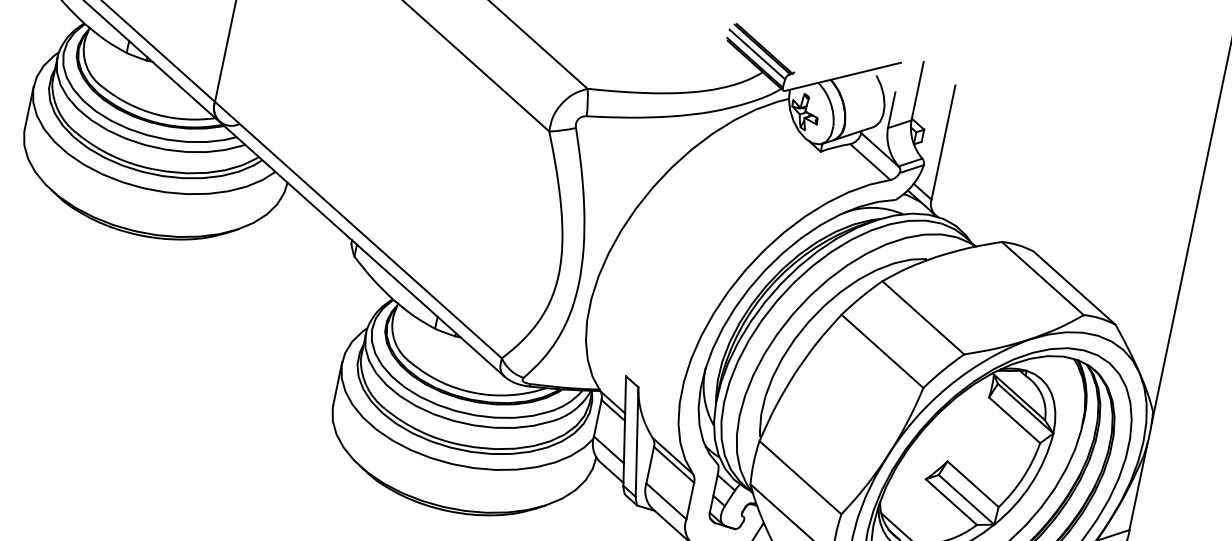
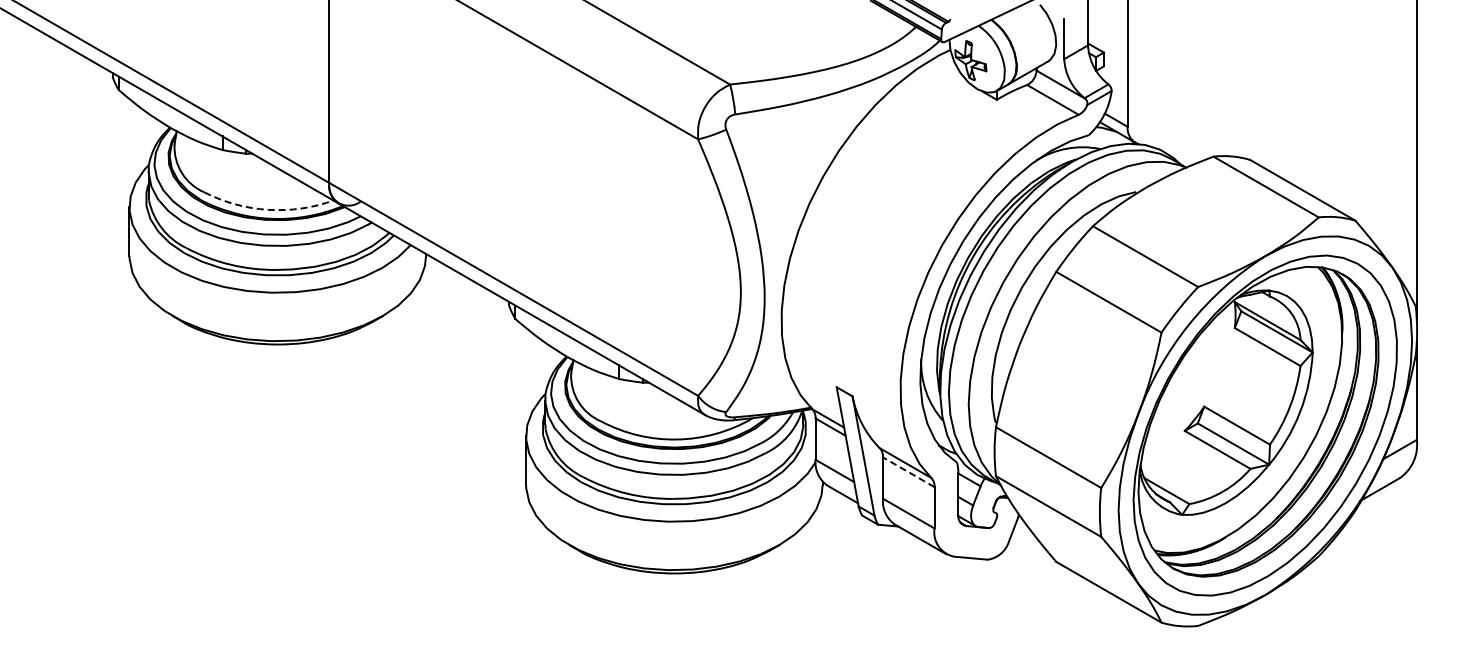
arc: (156, 114) -> (268, 209), solid -> dashed
line: (673, 464) -> (908, 472), solid -> dashed

